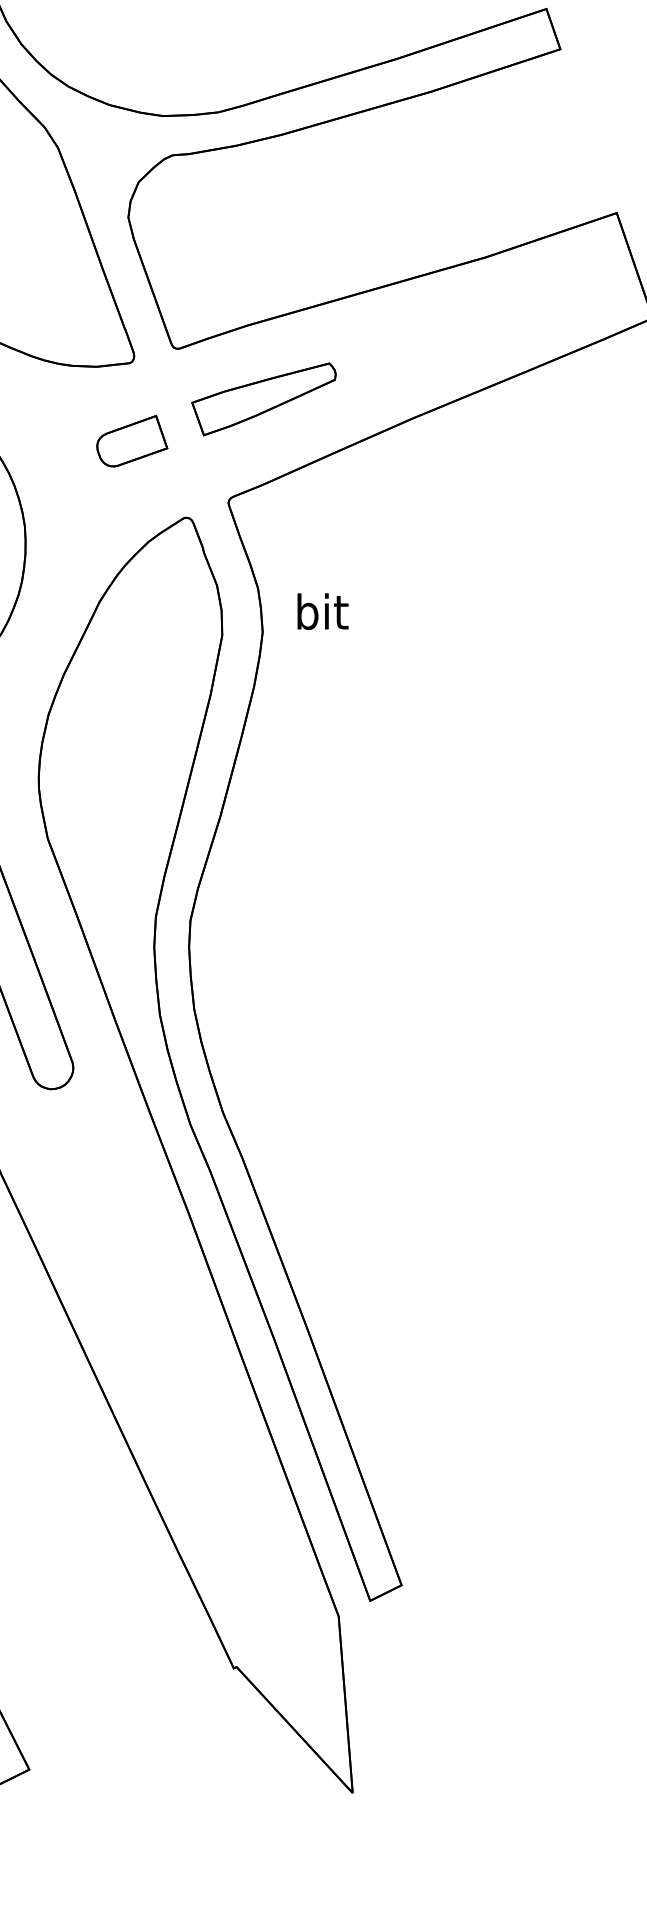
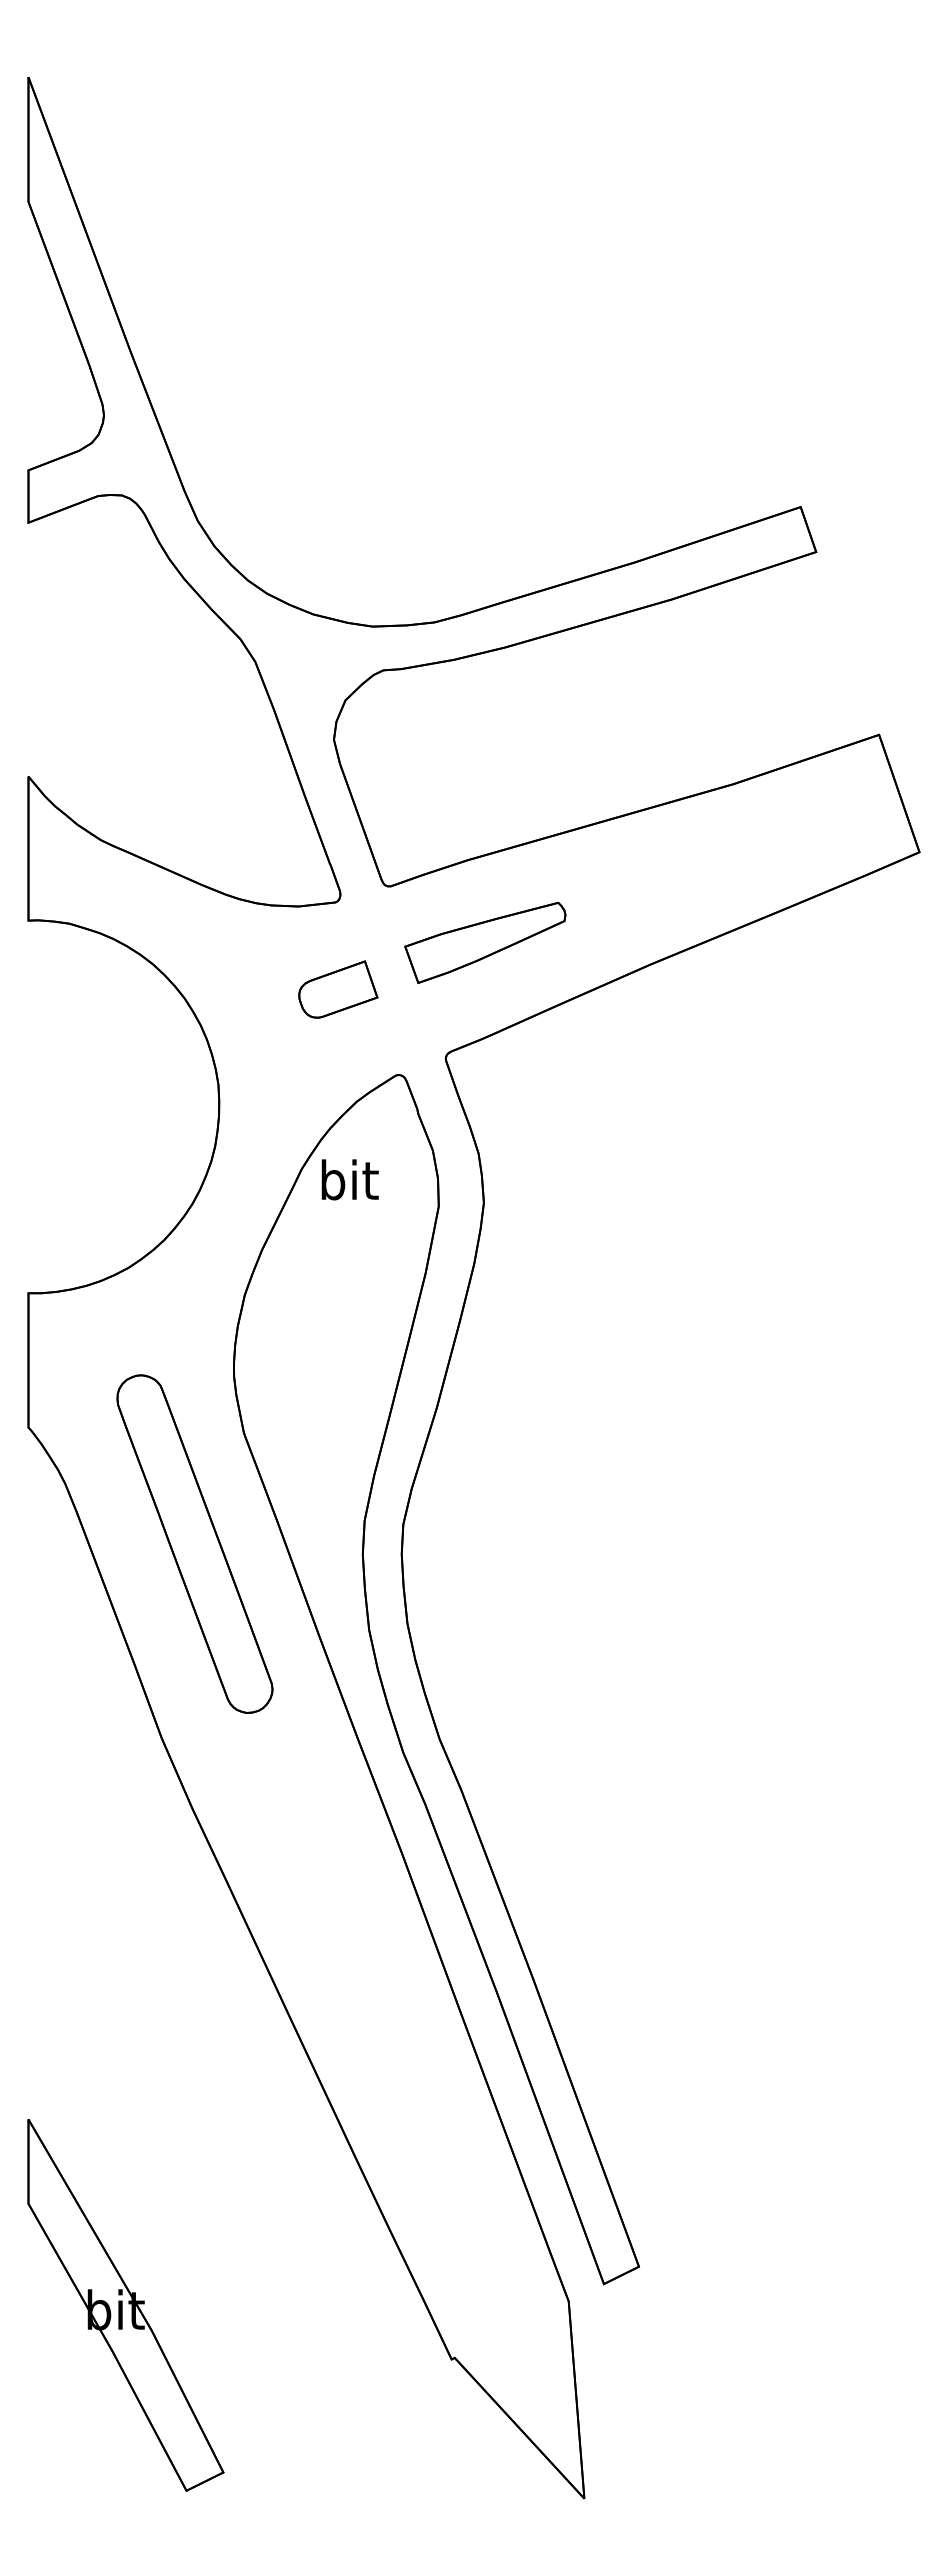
text: (322, 611) -> (349, 1179), moved

